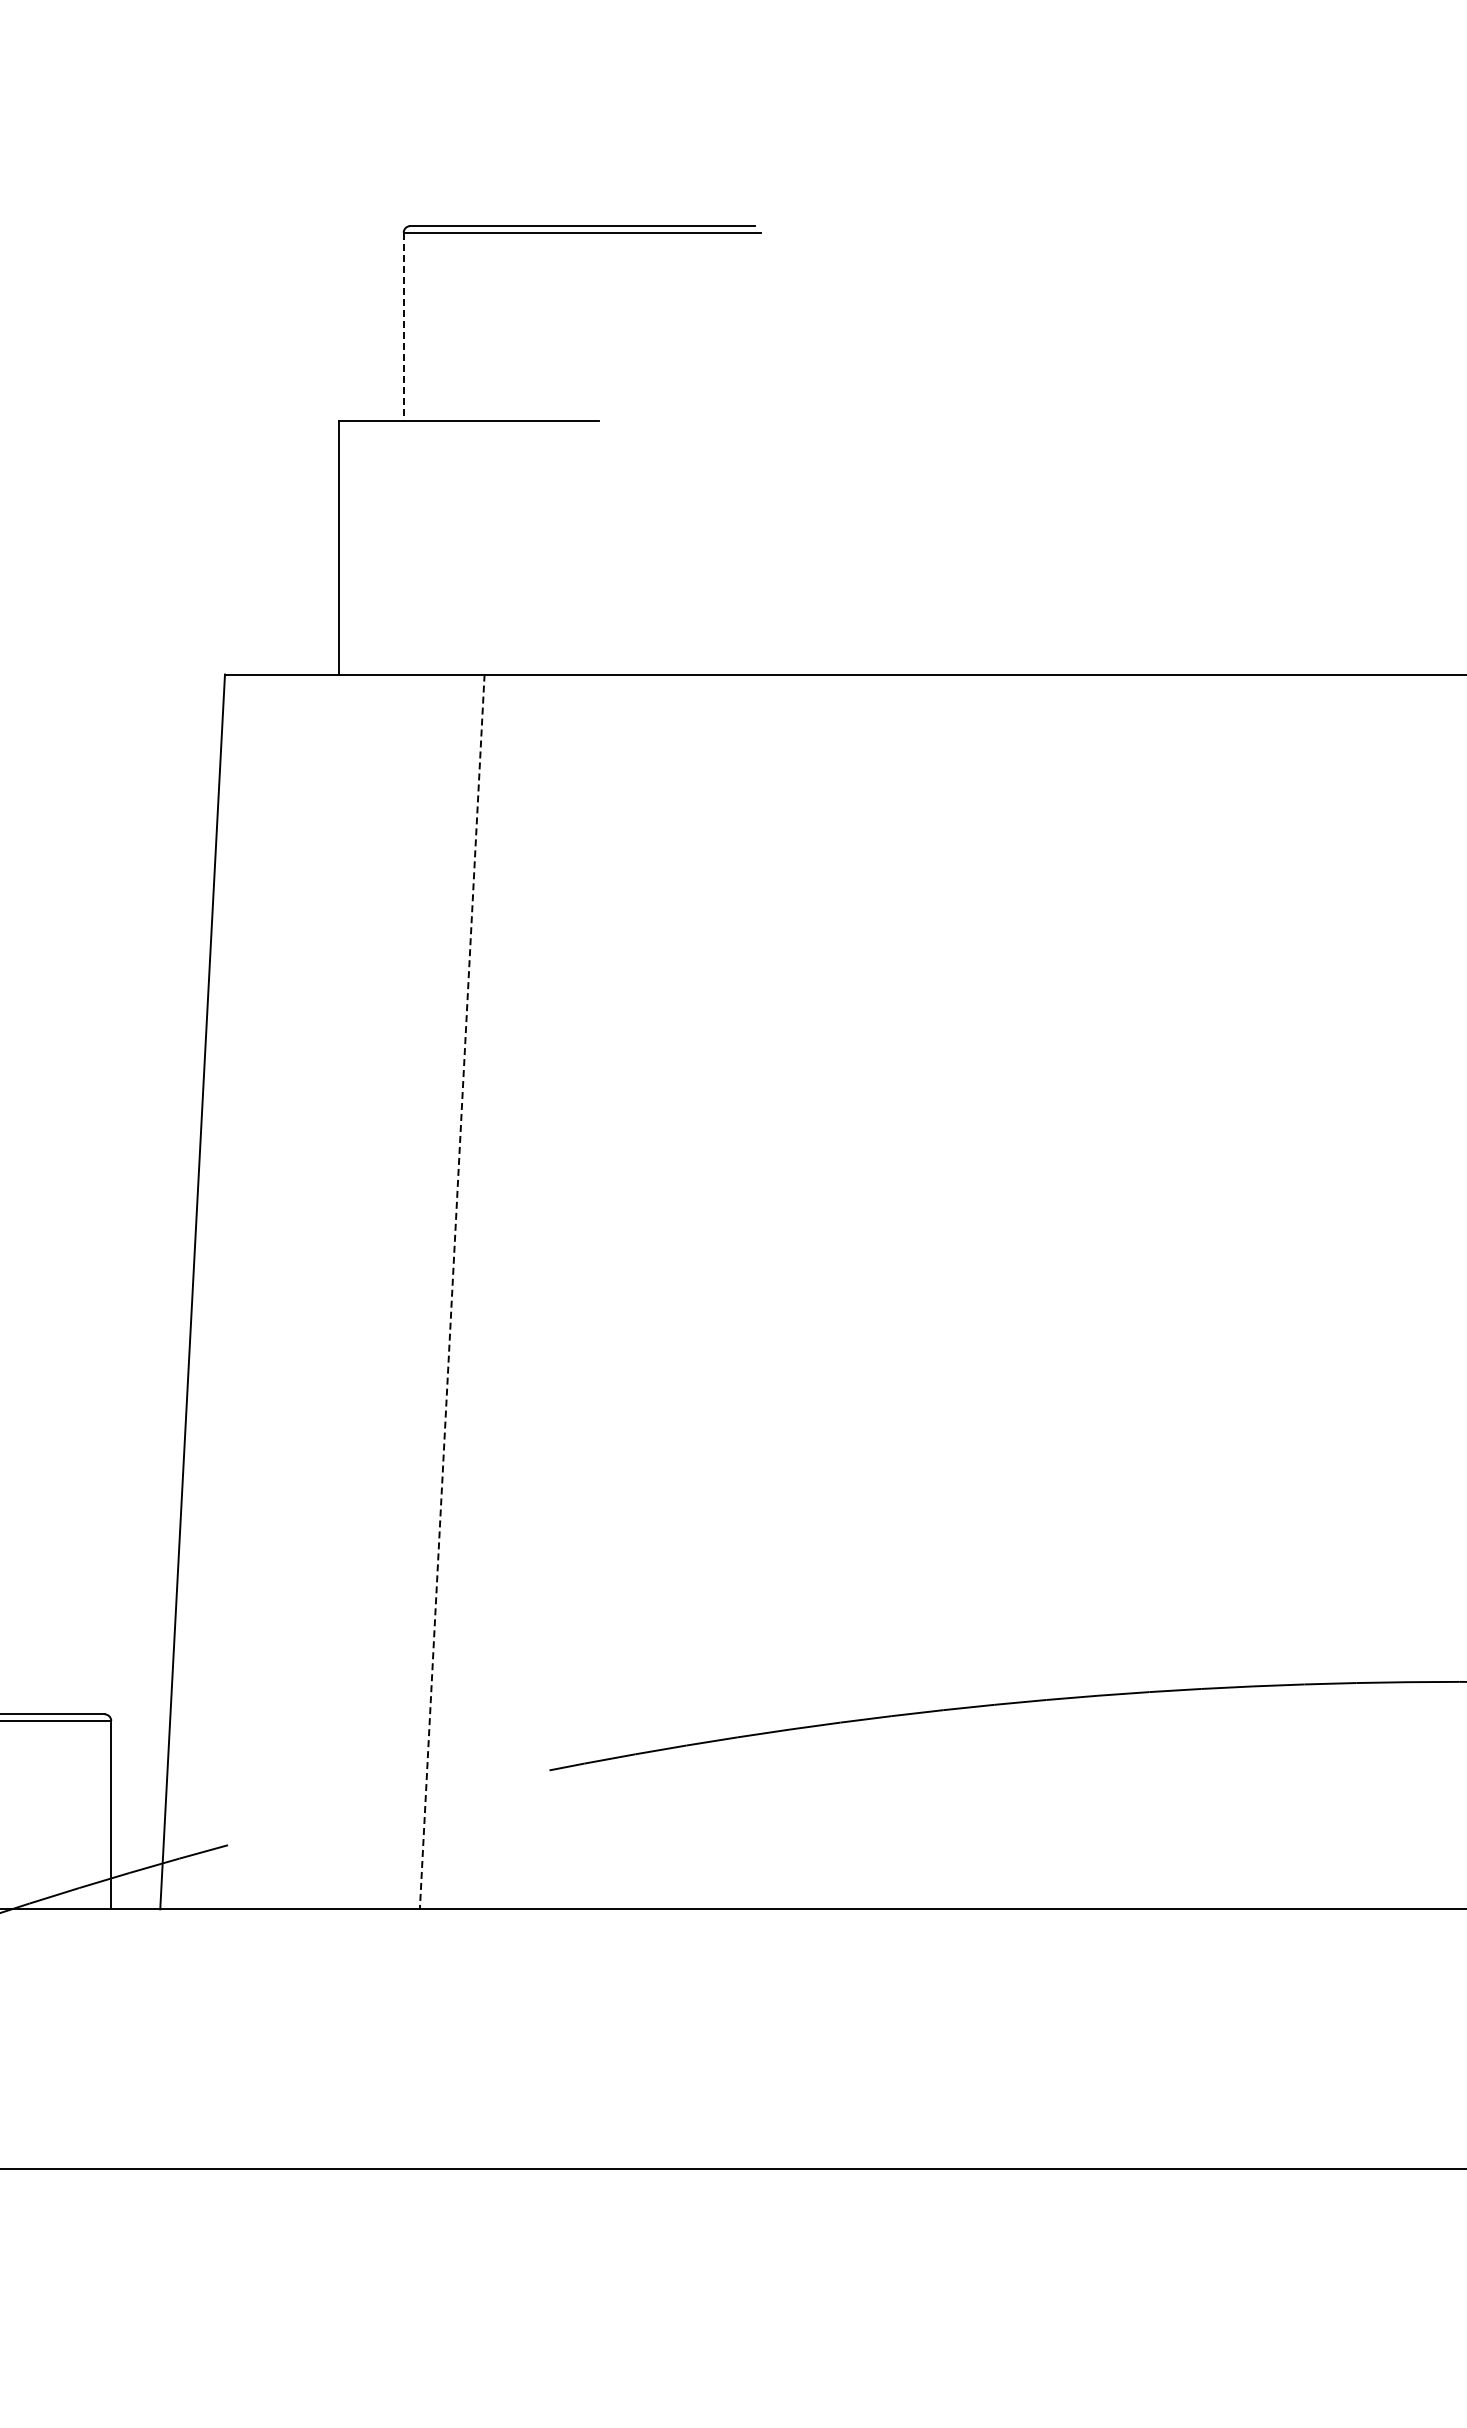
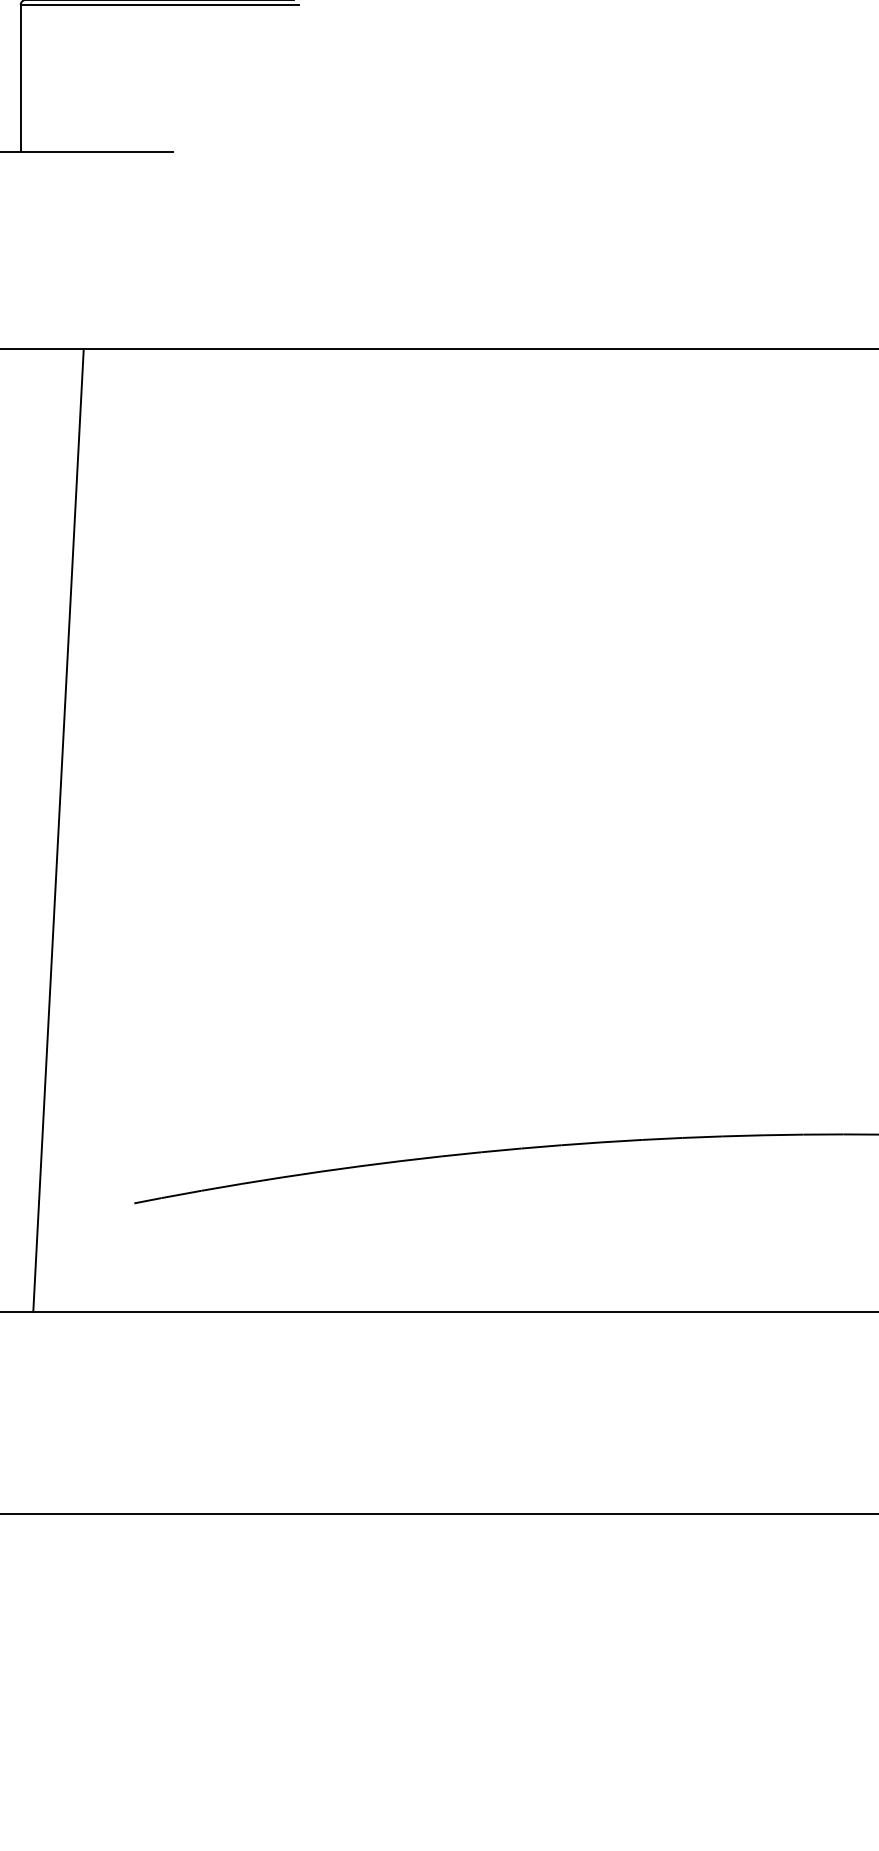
line: (403, 327) -> (20, 78), dashed -> solid
line: (452, 1292) -> (58, 830), dashed -> solid

